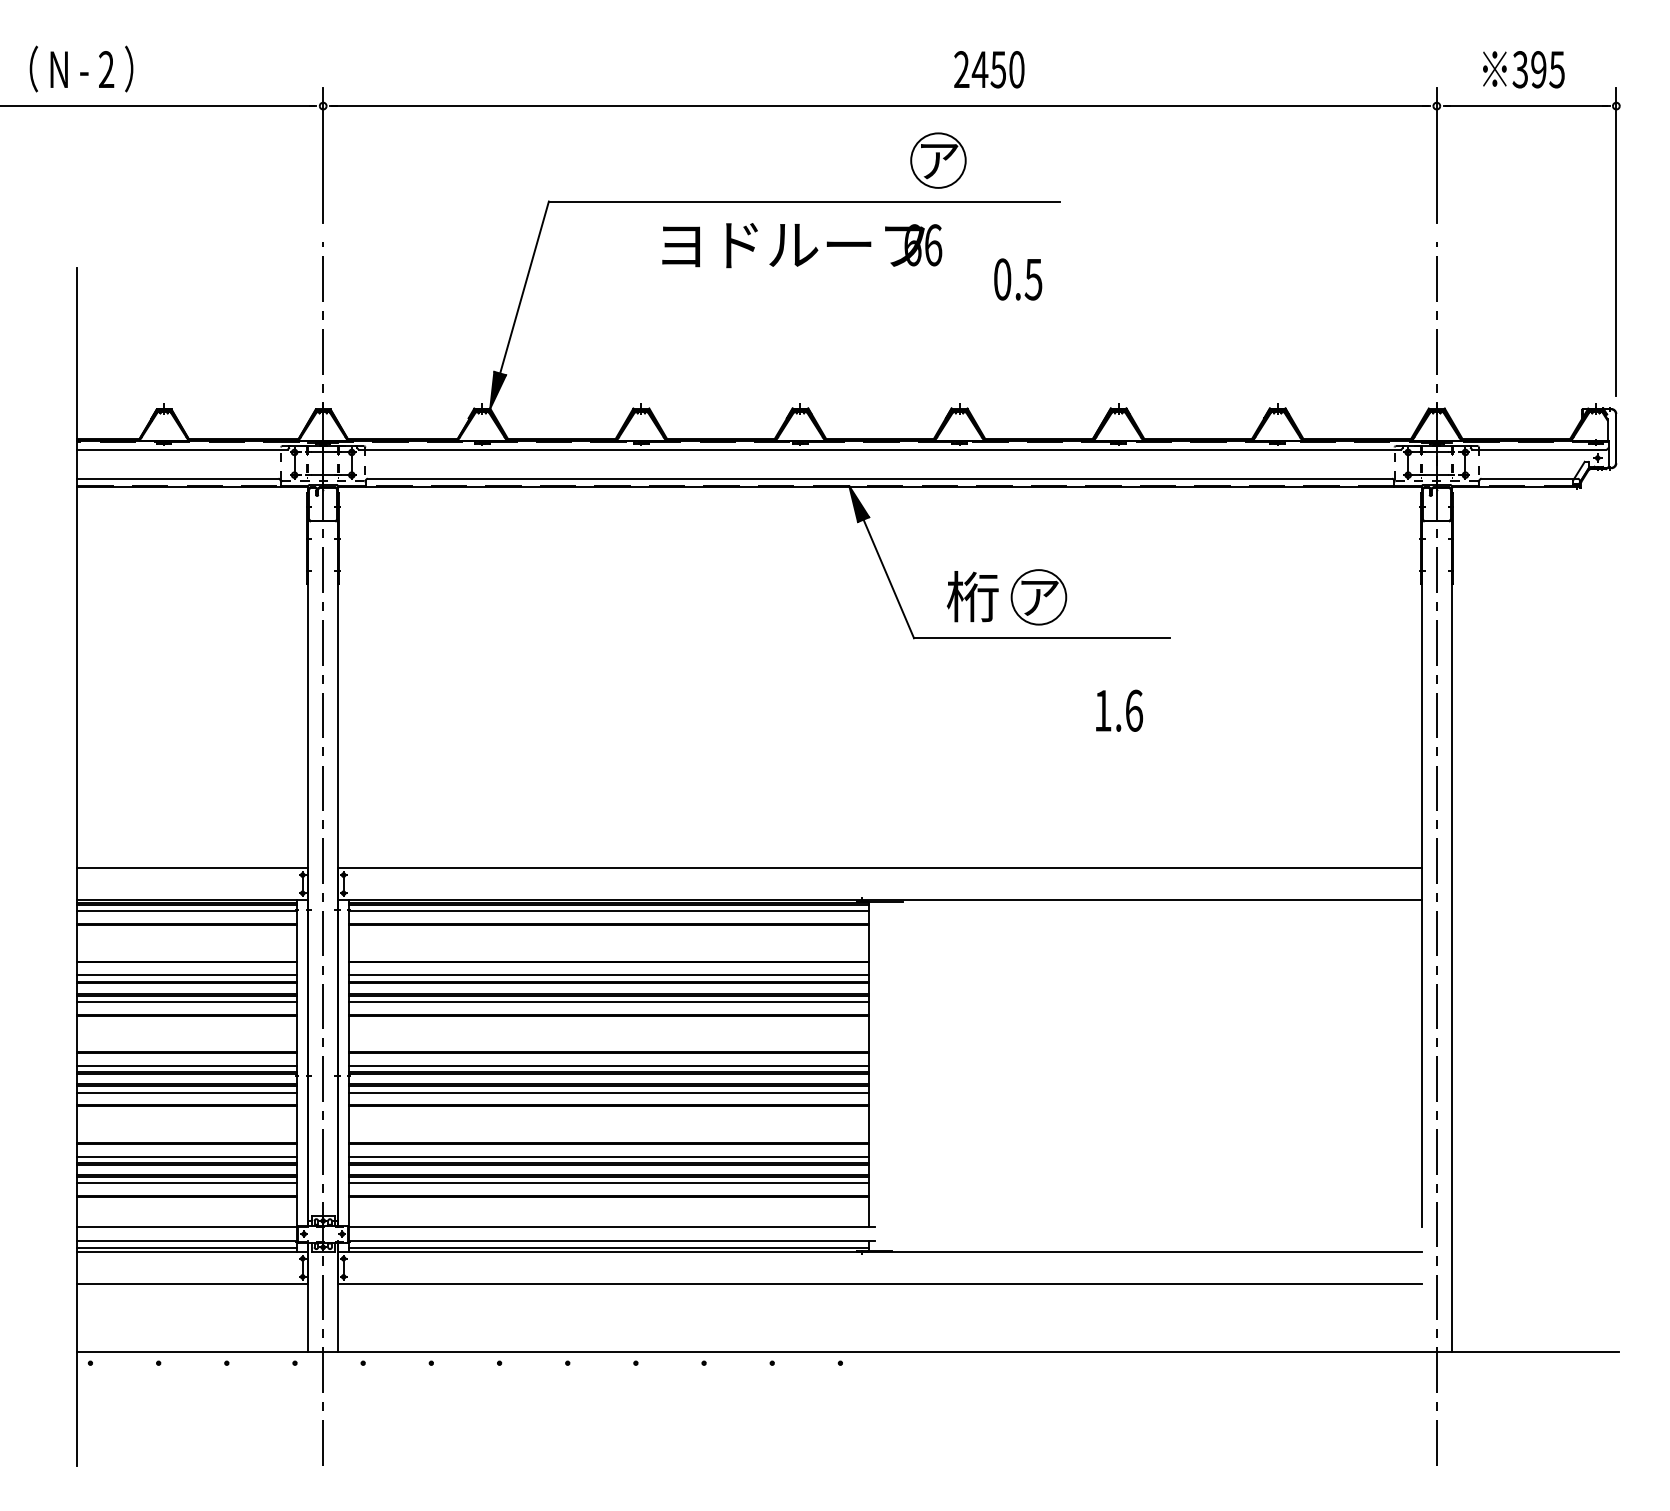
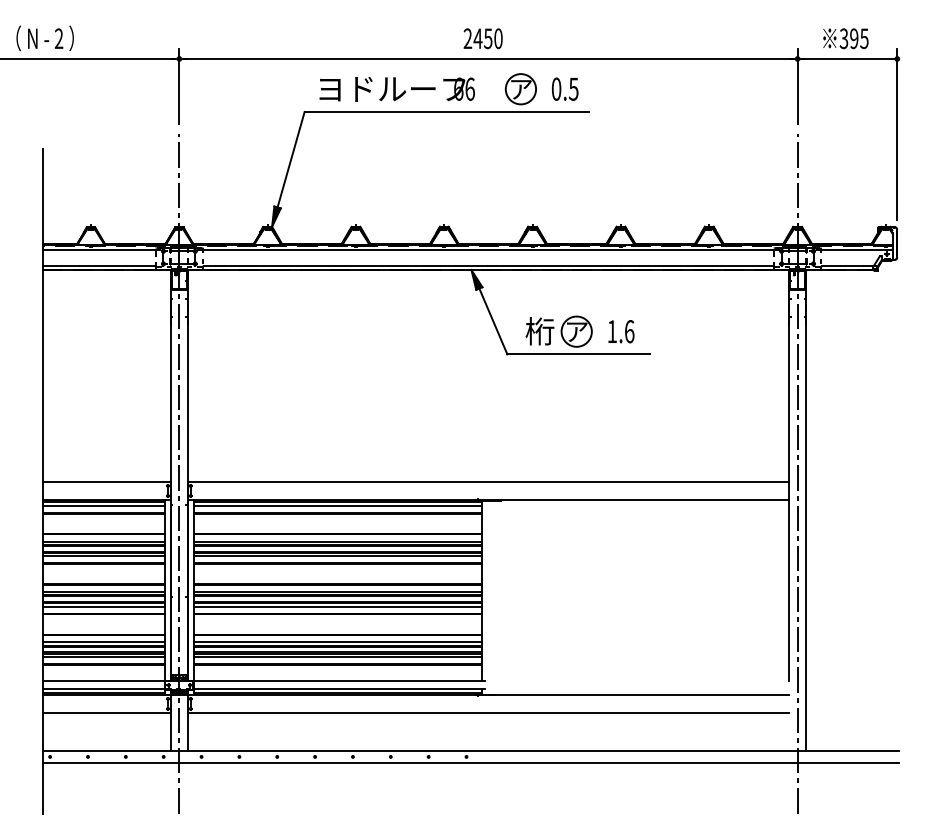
text: (988, 69) -> (482, 38), moved
text: (800, 245) -> (396, 89), moved
text: (1018, 278) -> (565, 88), moved
text: (1119, 710) -> (621, 331), moved
line: (847, 1375) -> (470, 763), added

